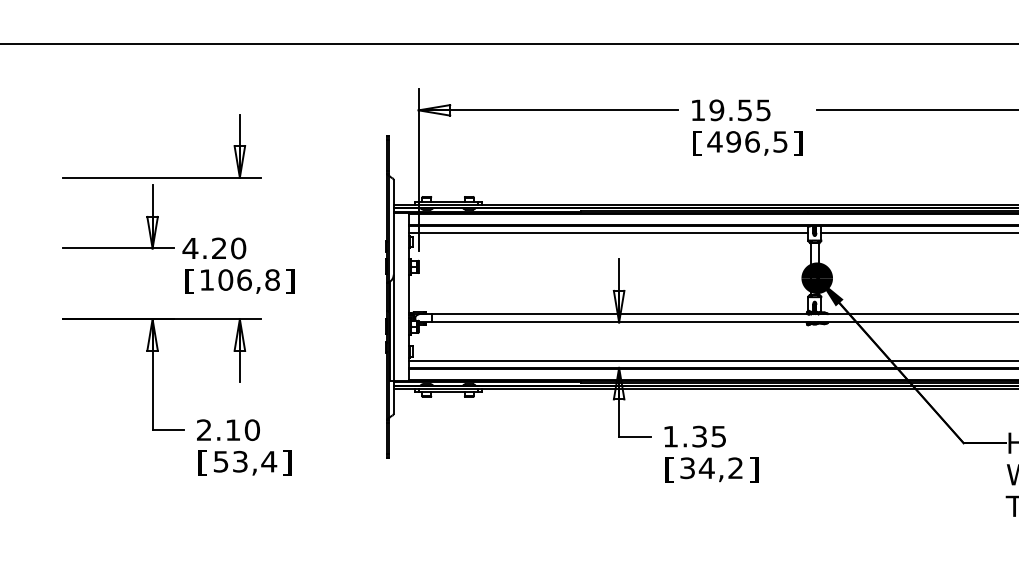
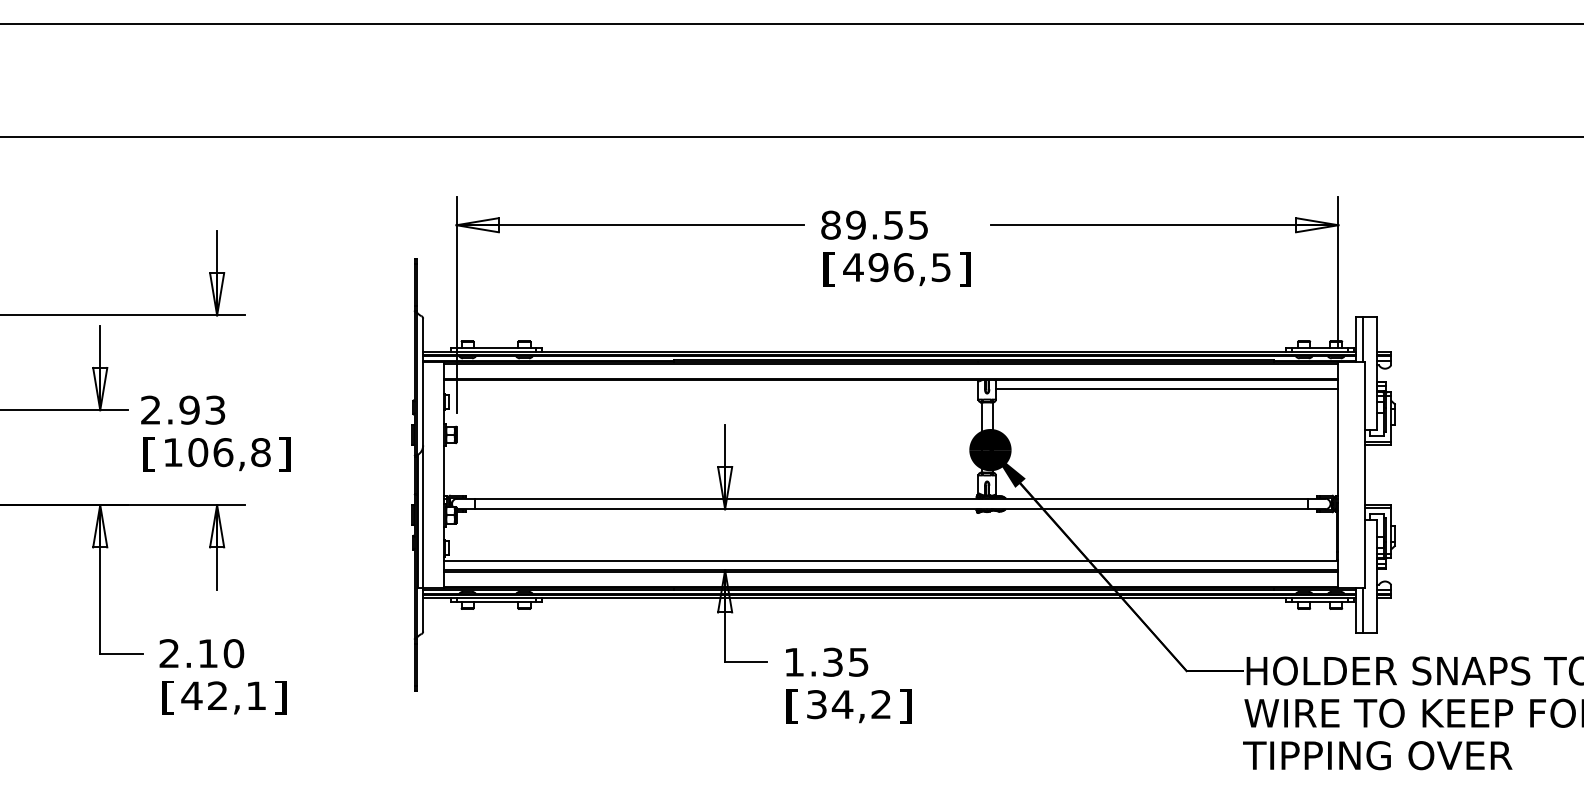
text: (697, 109) -> (830, 224), 19.55 -> 89.55
line: (608, 233) -> (711, 389), removed
text: (214, 247) -> (182, 409), 4.20 -> 2.93
text: (245, 461) -> (224, 695), 53,4 -> 42,1

